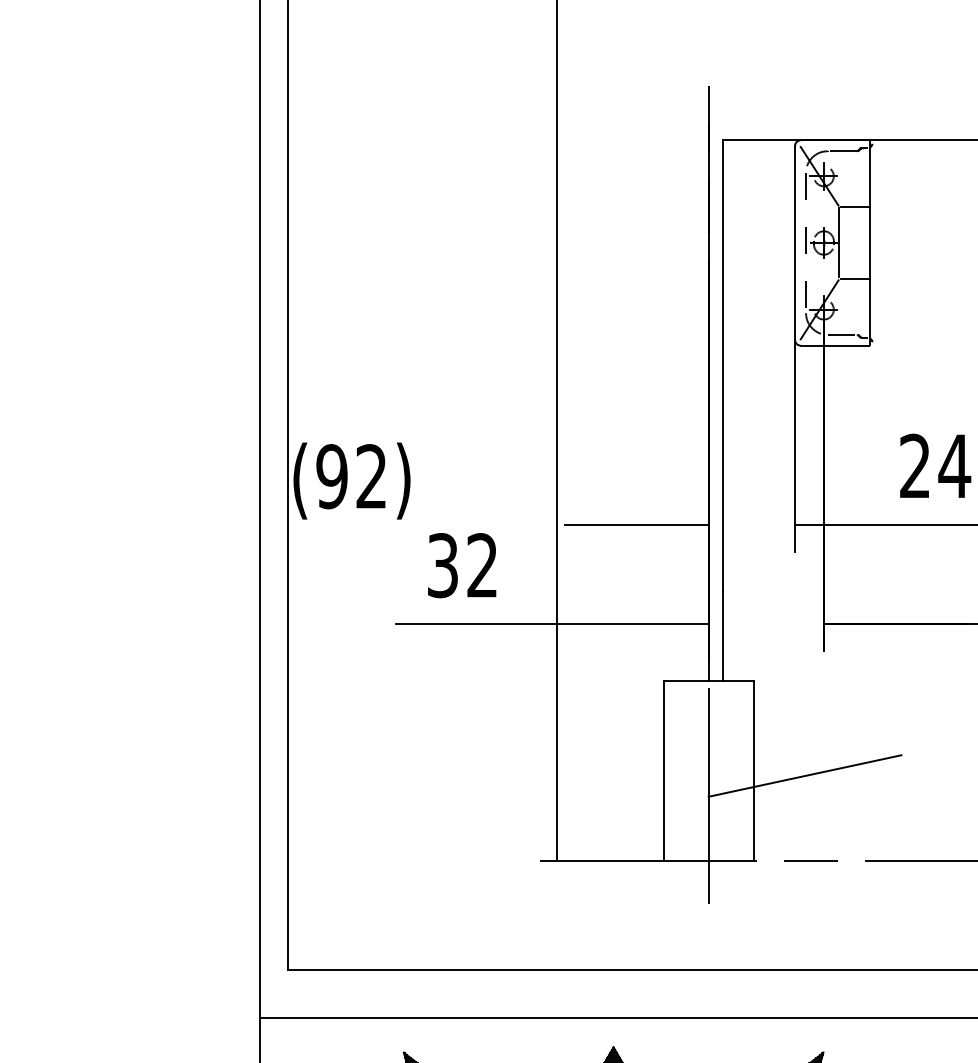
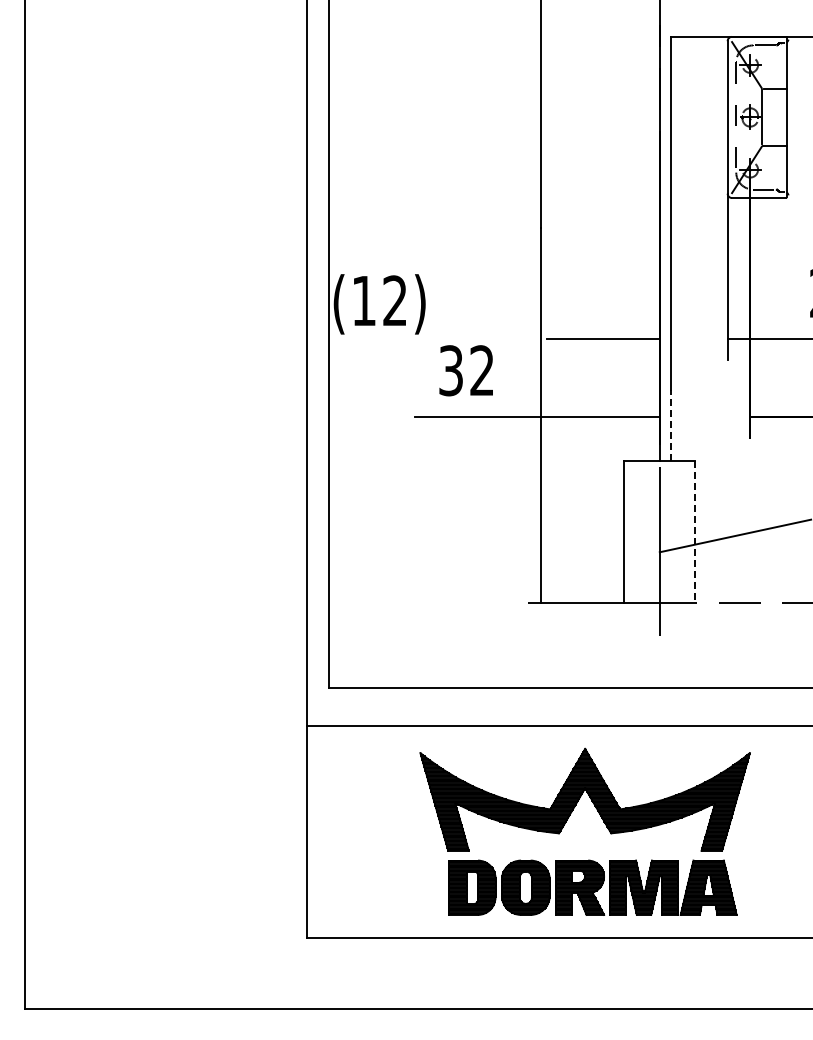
text: (331, 476) -> (363, 300), (92) -> (12)
line: (723, 635) -> (671, 425), solid -> dashed
line: (754, 770) -> (695, 531), solid -> dashed

